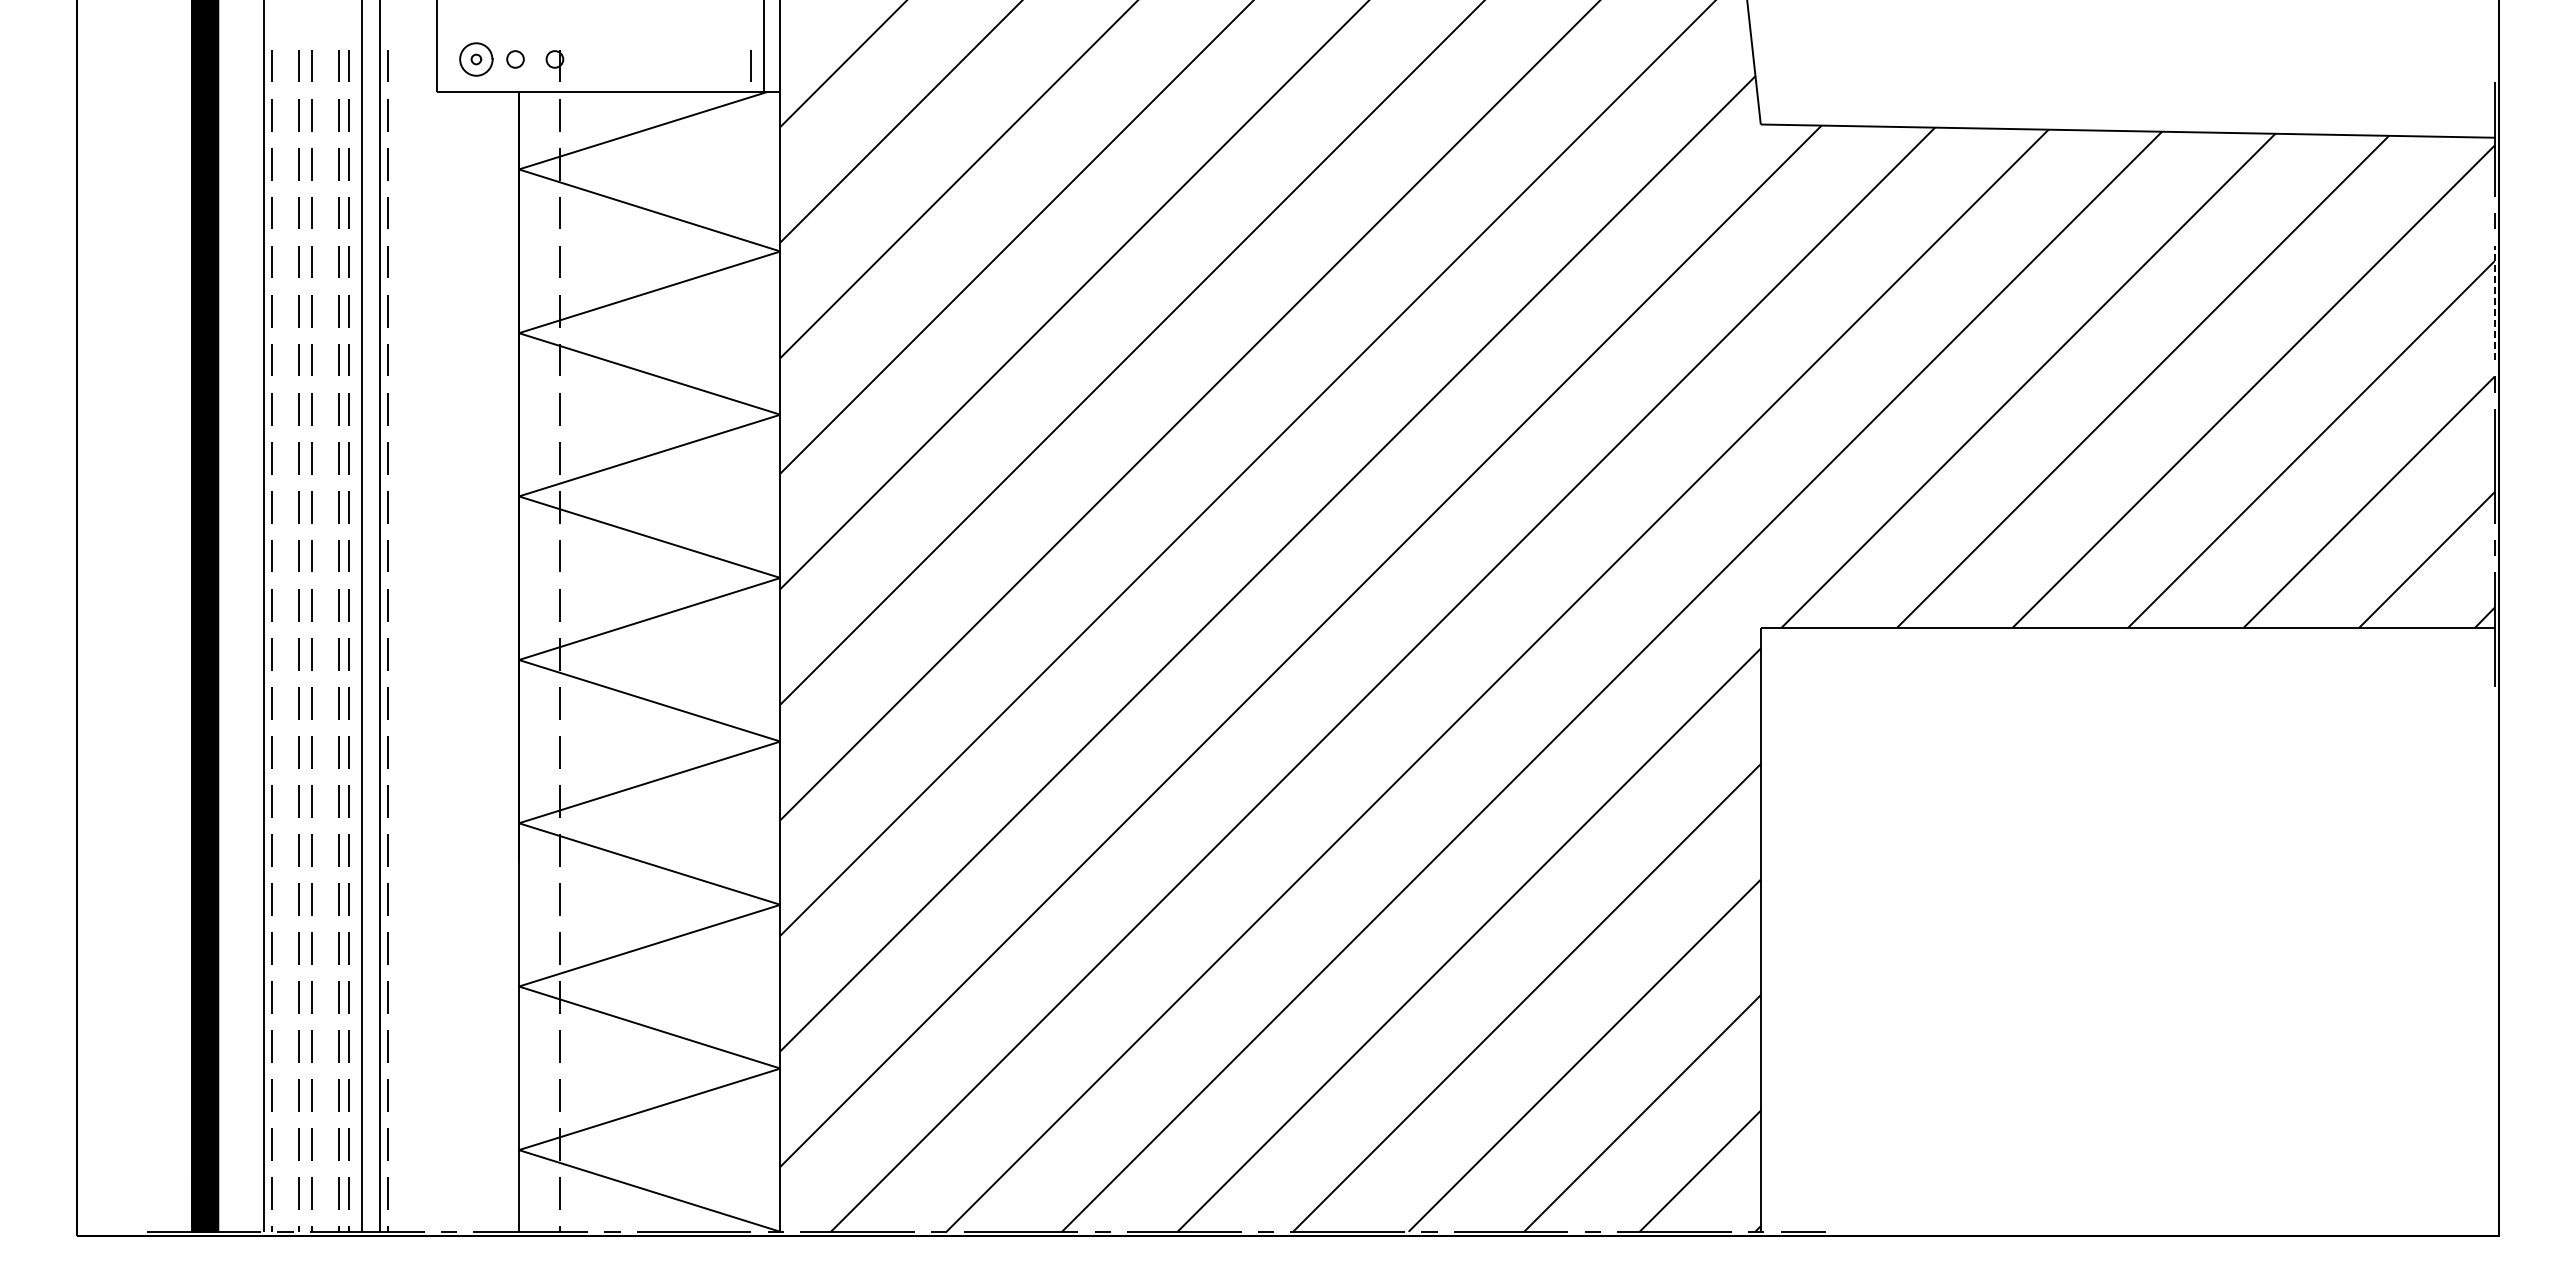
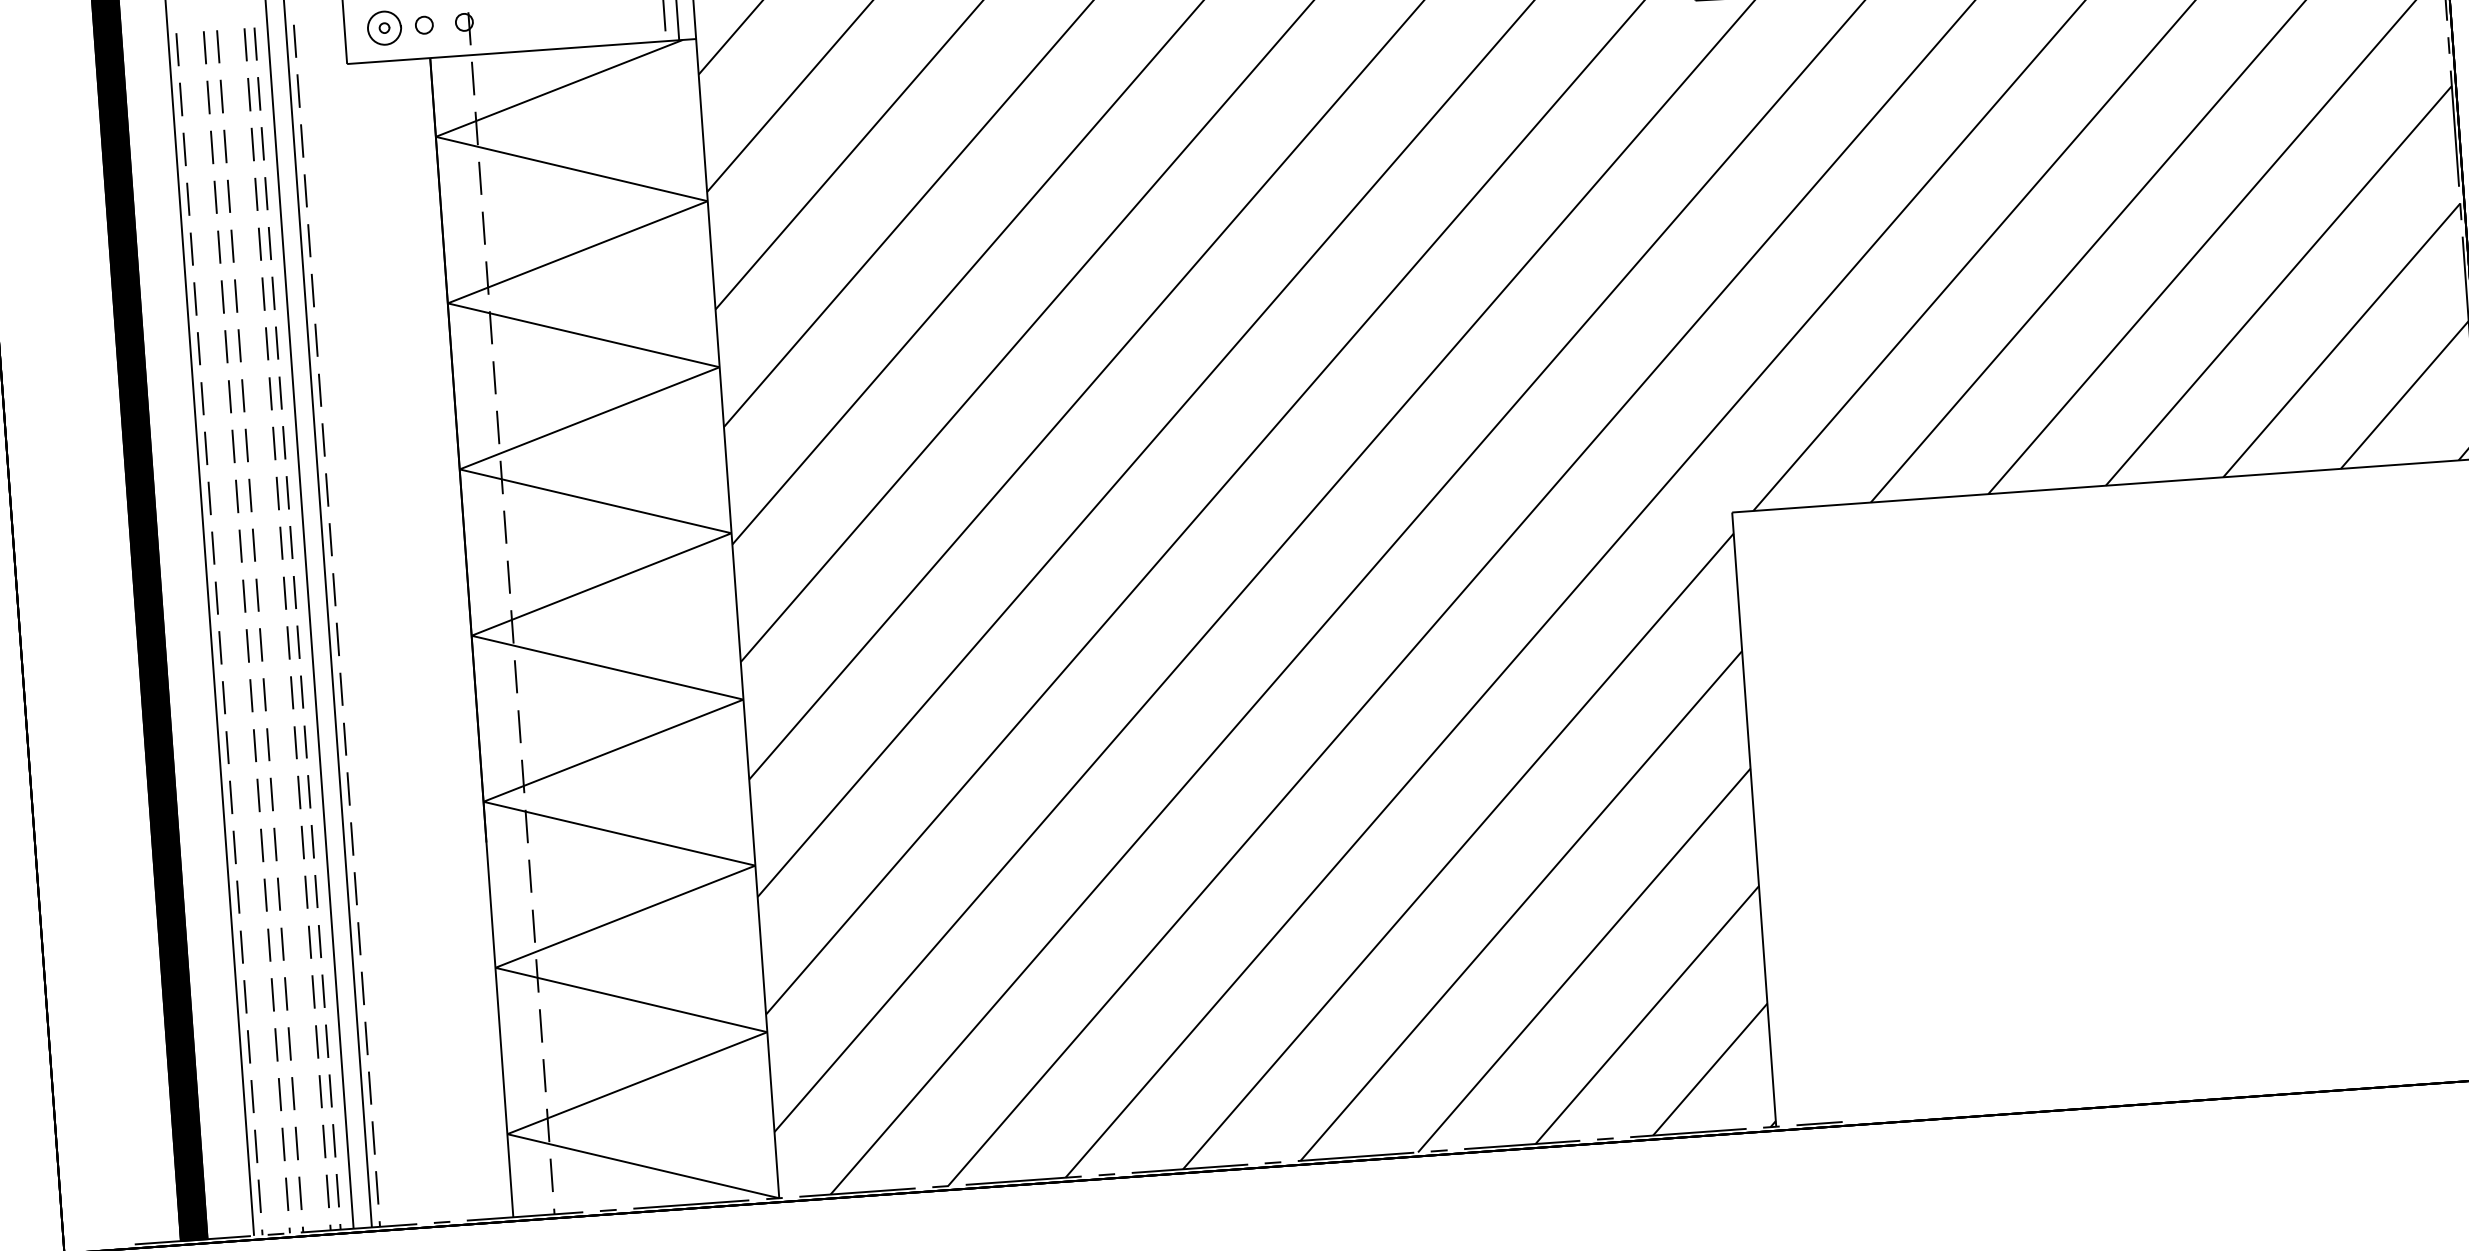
line: (2494, 302) -> (2454, 128), dashed -> solid

